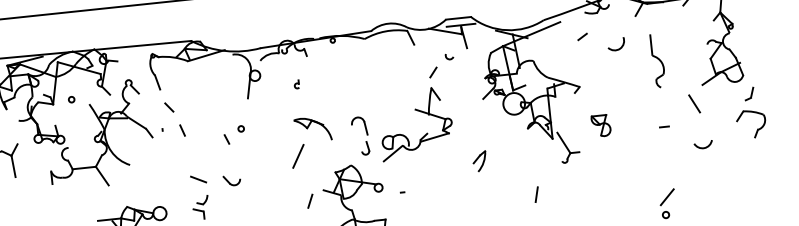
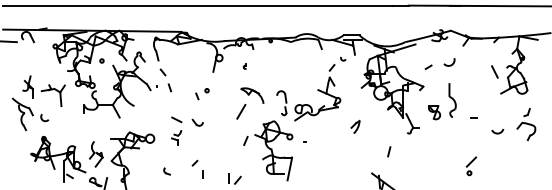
line: (582, 37) -> (428, 67), moved
part: (657, 61) -> (452, 100), moved
line: (693, 103) -> (494, 71), moved
part: (750, 113) -> (526, 124), moved

